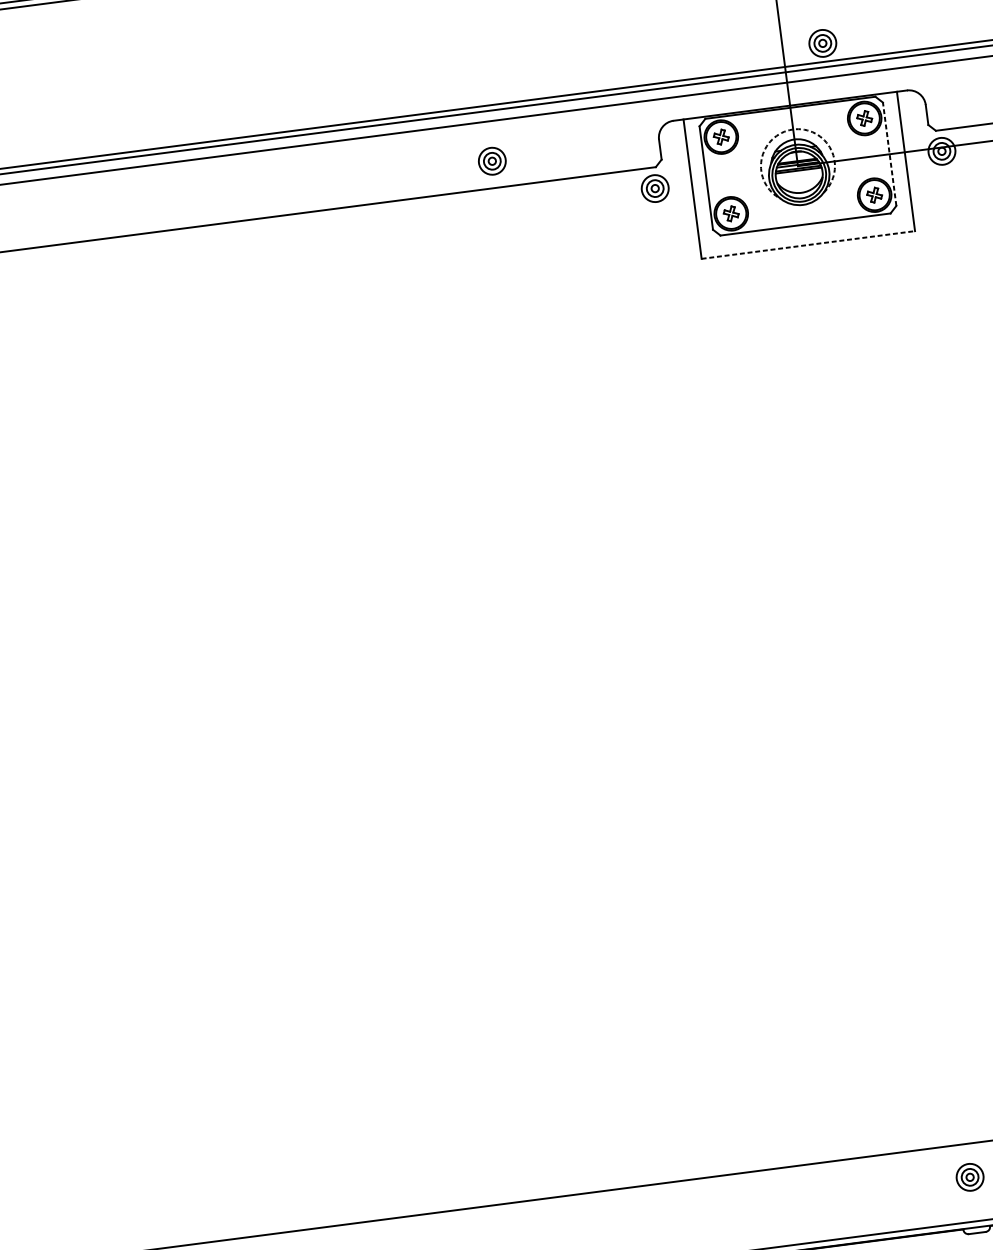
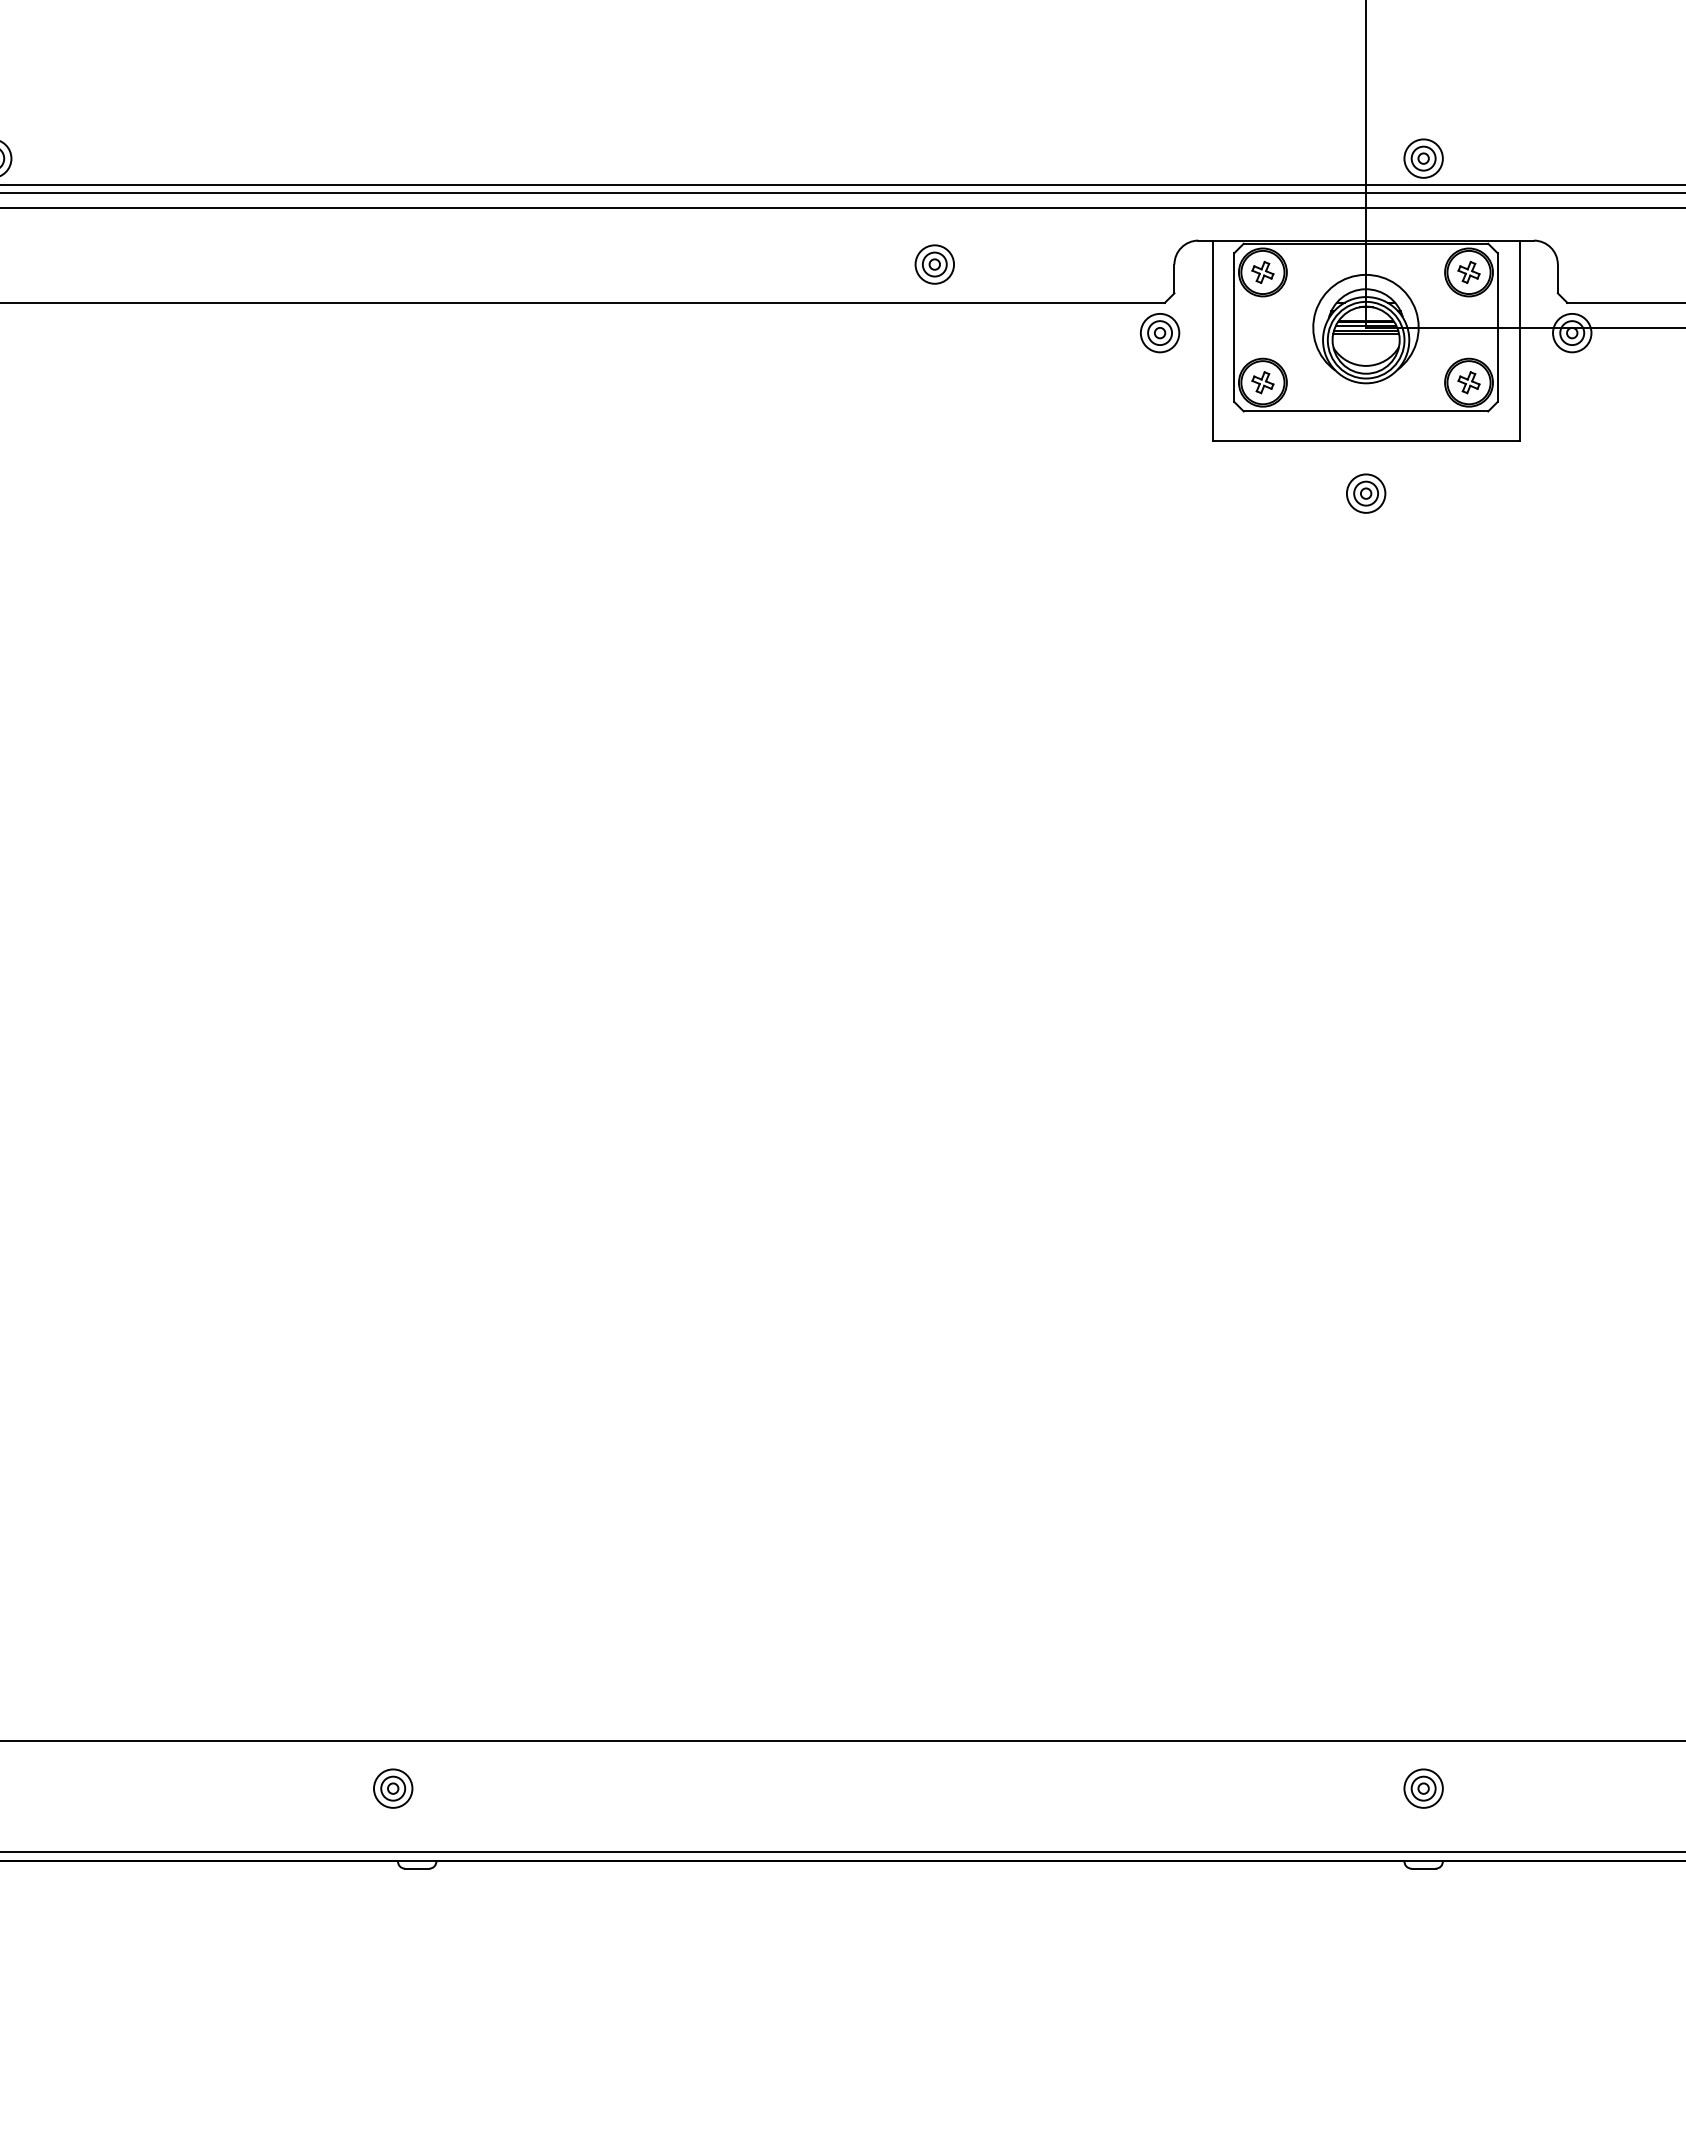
arc: (792, 129) -> (1365, 274), dashed -> solid
line: (889, 154) -> (1497, 327), dashed -> solid
line: (808, 244) -> (1366, 440), dashed -> solid
part: (813, 281) -> (1366, 493), added

